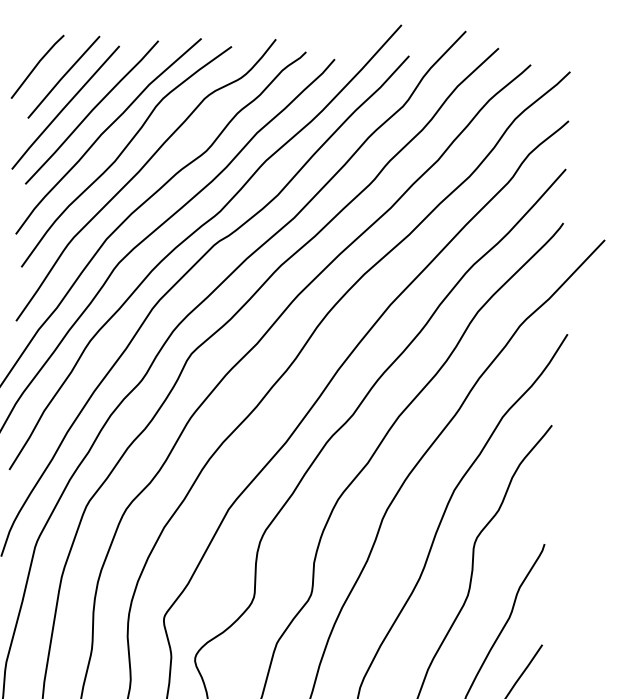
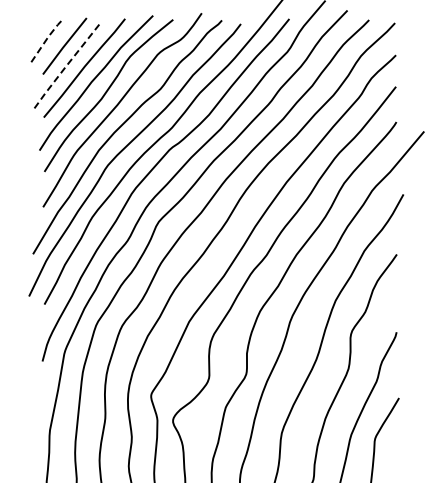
line: (38, 63) -> (47, 38), solid -> dashed
line: (64, 108) -> (66, 66), solid -> dashed

